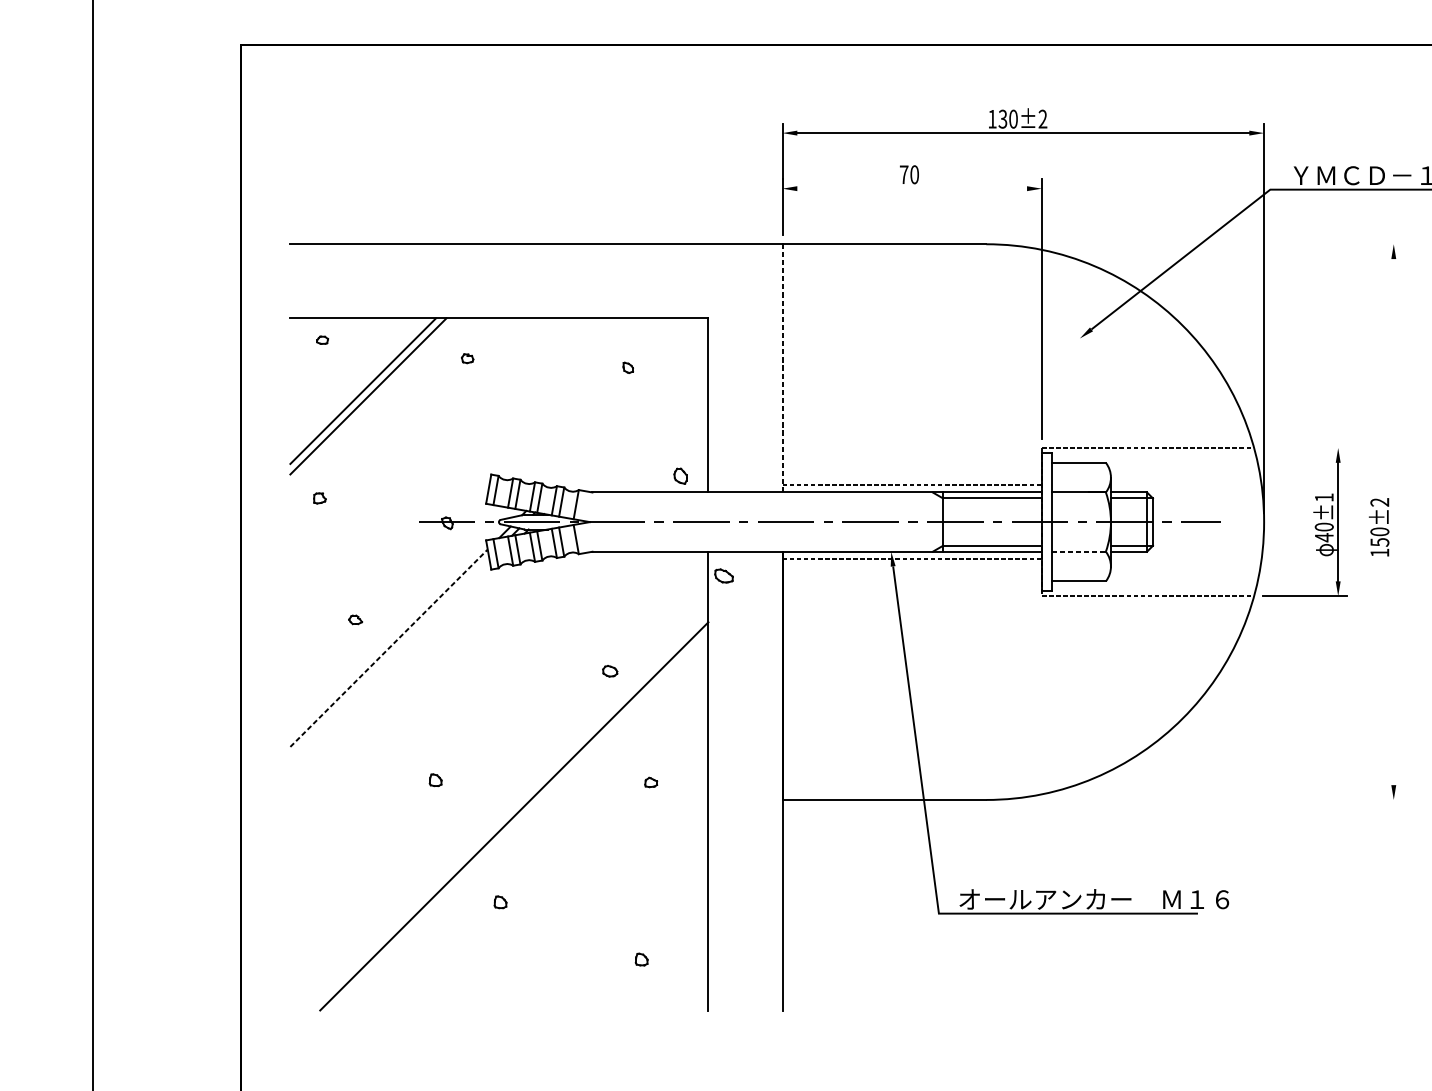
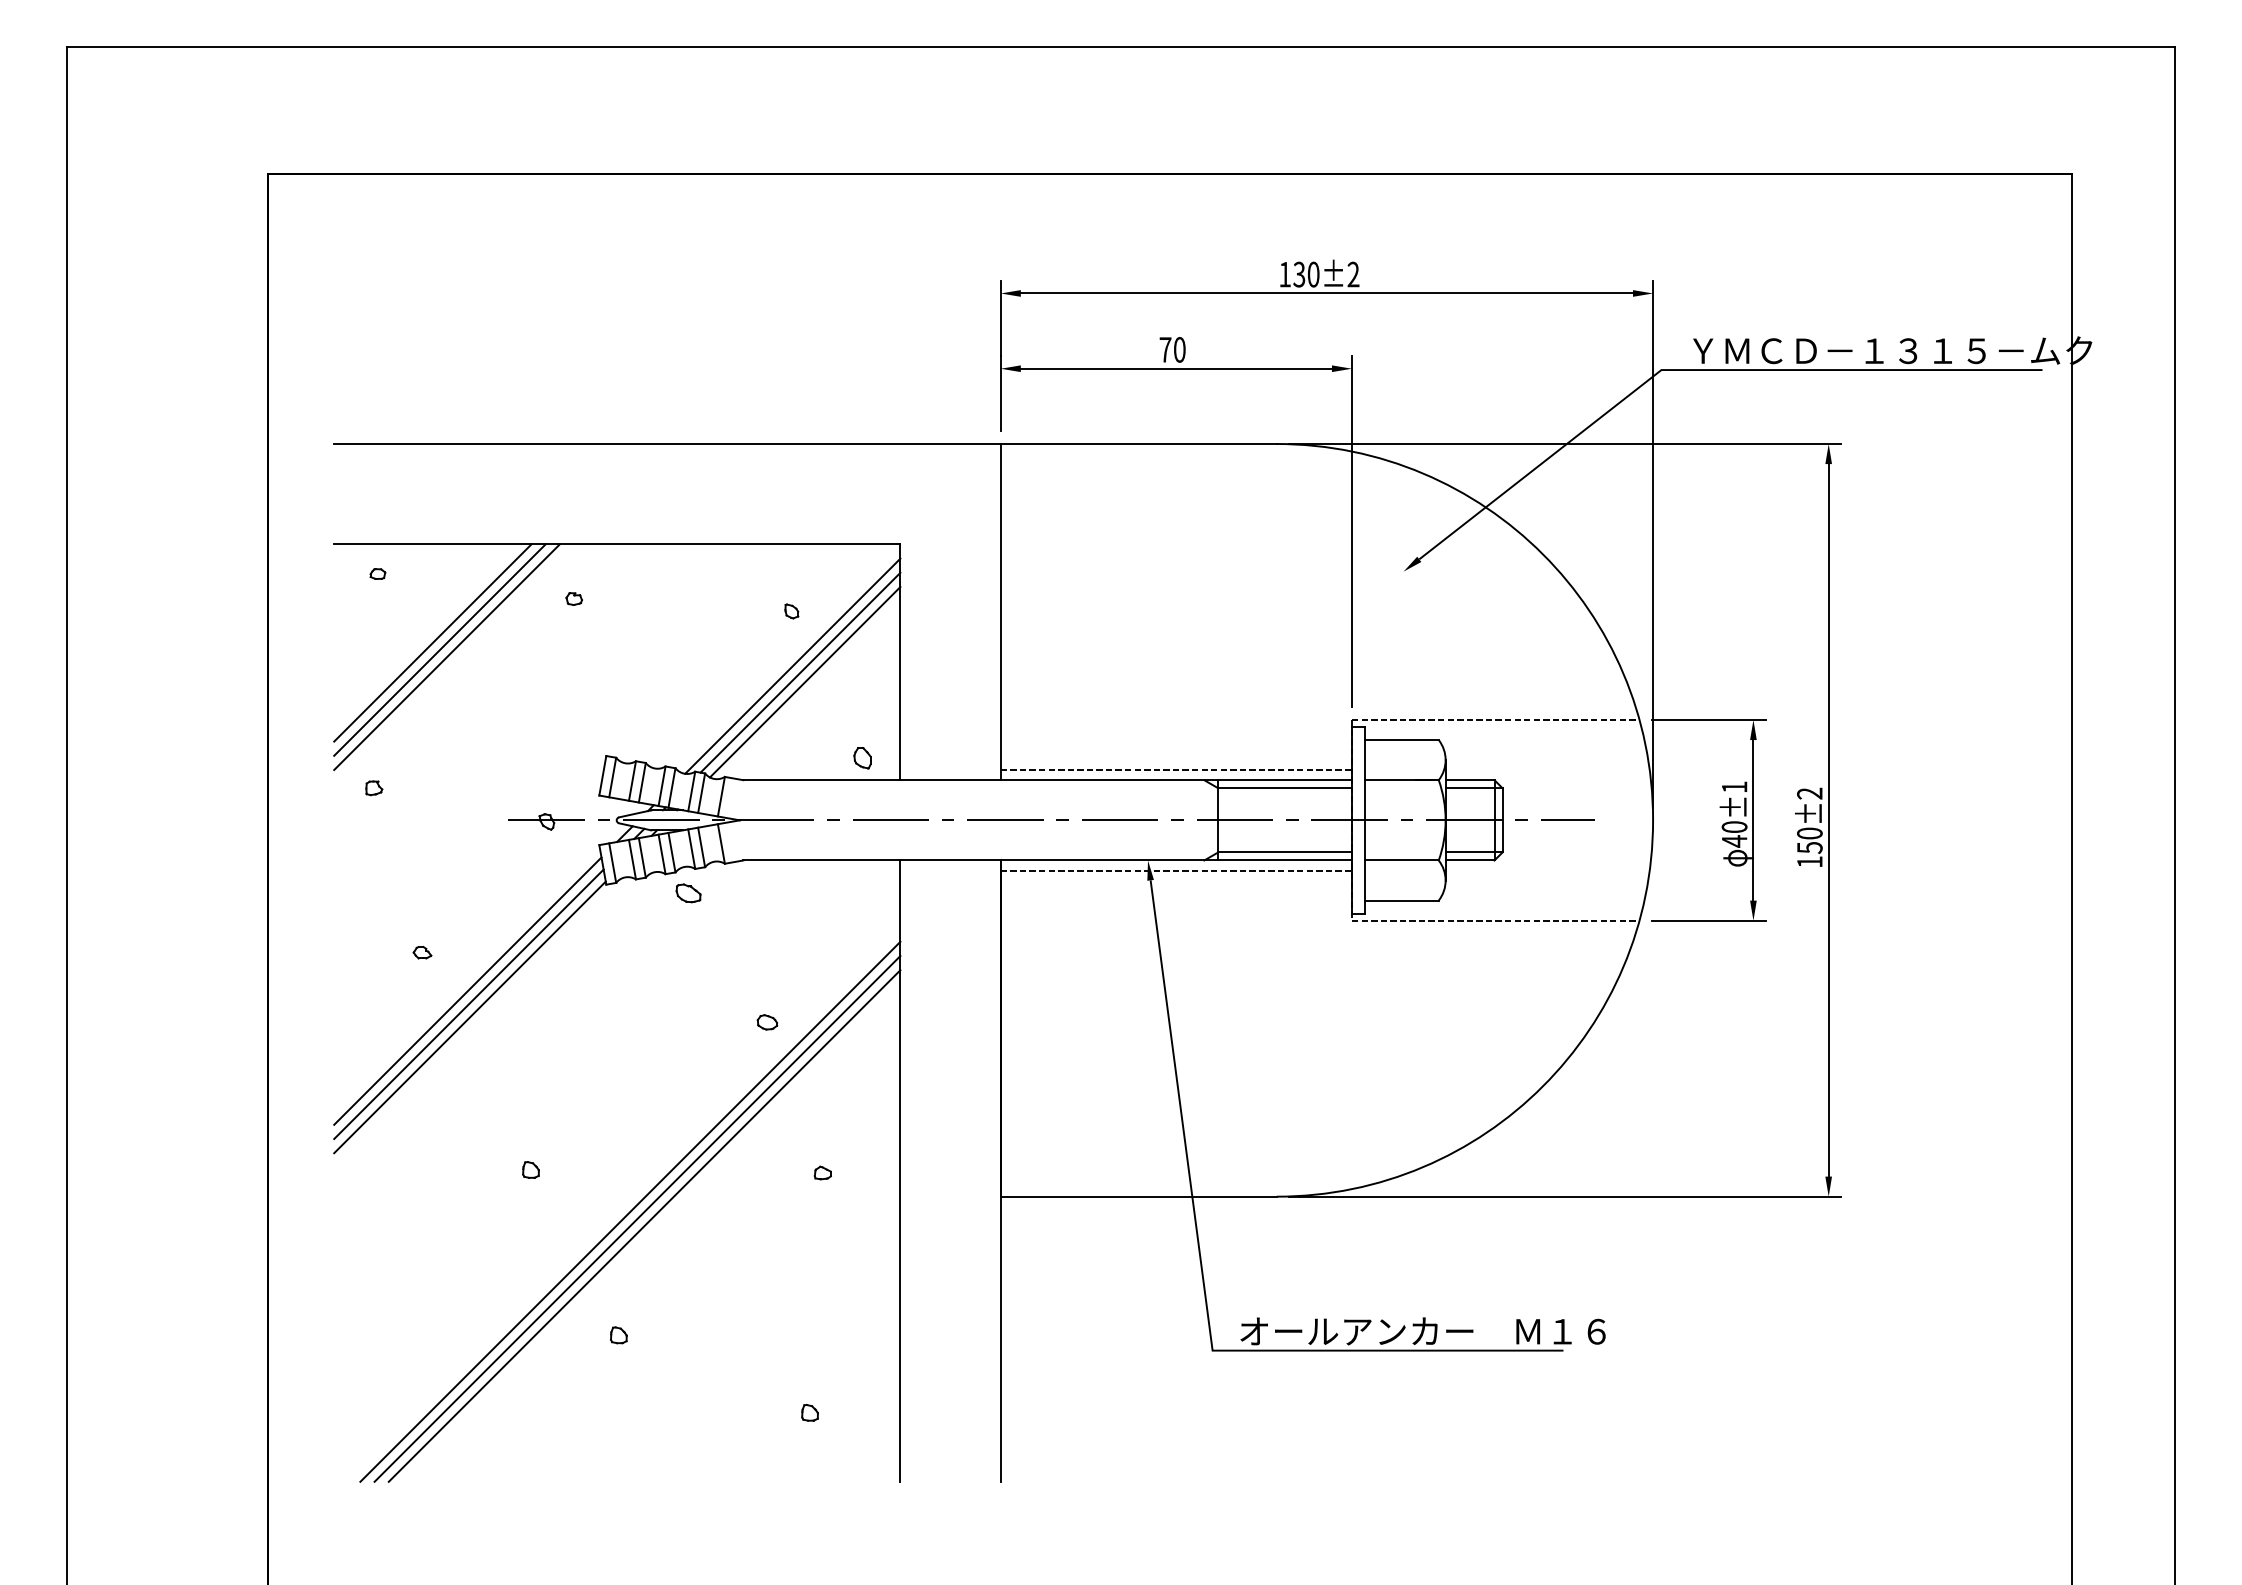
line: (911, 188) -> (1175, 368), added
line: (1199, 244) -> (1565, 444), added
line: (782, 367) -> (1000, 611), dashed -> solid
line: (373, 401) -> (446, 657), added
line: (628, 407) -> (792, 665), added
line: (634, 412) -> (800, 672), added
line: (637, 420) -> (804, 682), added
line: (1305, 447) -> (1708, 719), added
line: (1393, 522) -> (1828, 820), added
line: (1079, 551) -> (1402, 860), dashed -> solid
part: (723, 576) -> (688, 893), moved
line: (389, 647) -> (468, 990), dashed -> solid
line: (389, 658) -> (468, 1004), added
line: (390, 667) -> (469, 1017), added
line: (1199, 799) -> (1565, 1196), added
line: (509, 810) -> (630, 1211), added
line: (519, 821) -> (644, 1225), added

